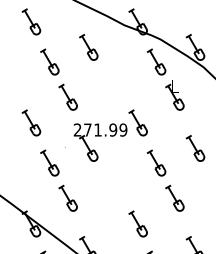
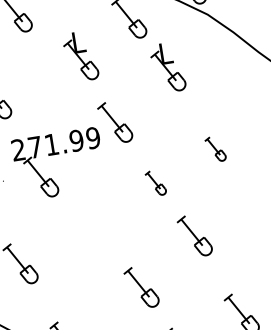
part: (123, 80) -> (80, 57), added
part: (195, 148) -> (215, 149), size x0.6
part: (156, 162) -> (155, 182), size x0.6

